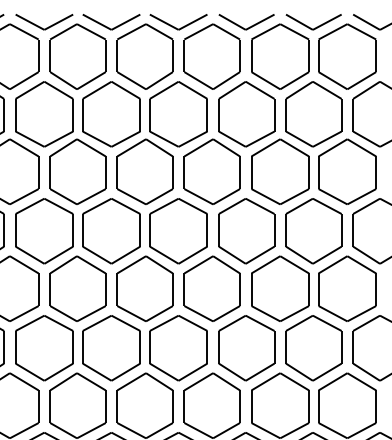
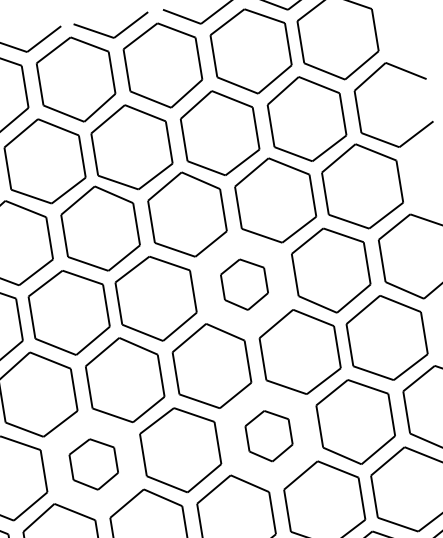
part: (246, 231) -> (244, 284), size x0.6
part: (111, 348) -> (93, 464), size x0.6
part: (246, 348) -> (268, 436), size x0.6

